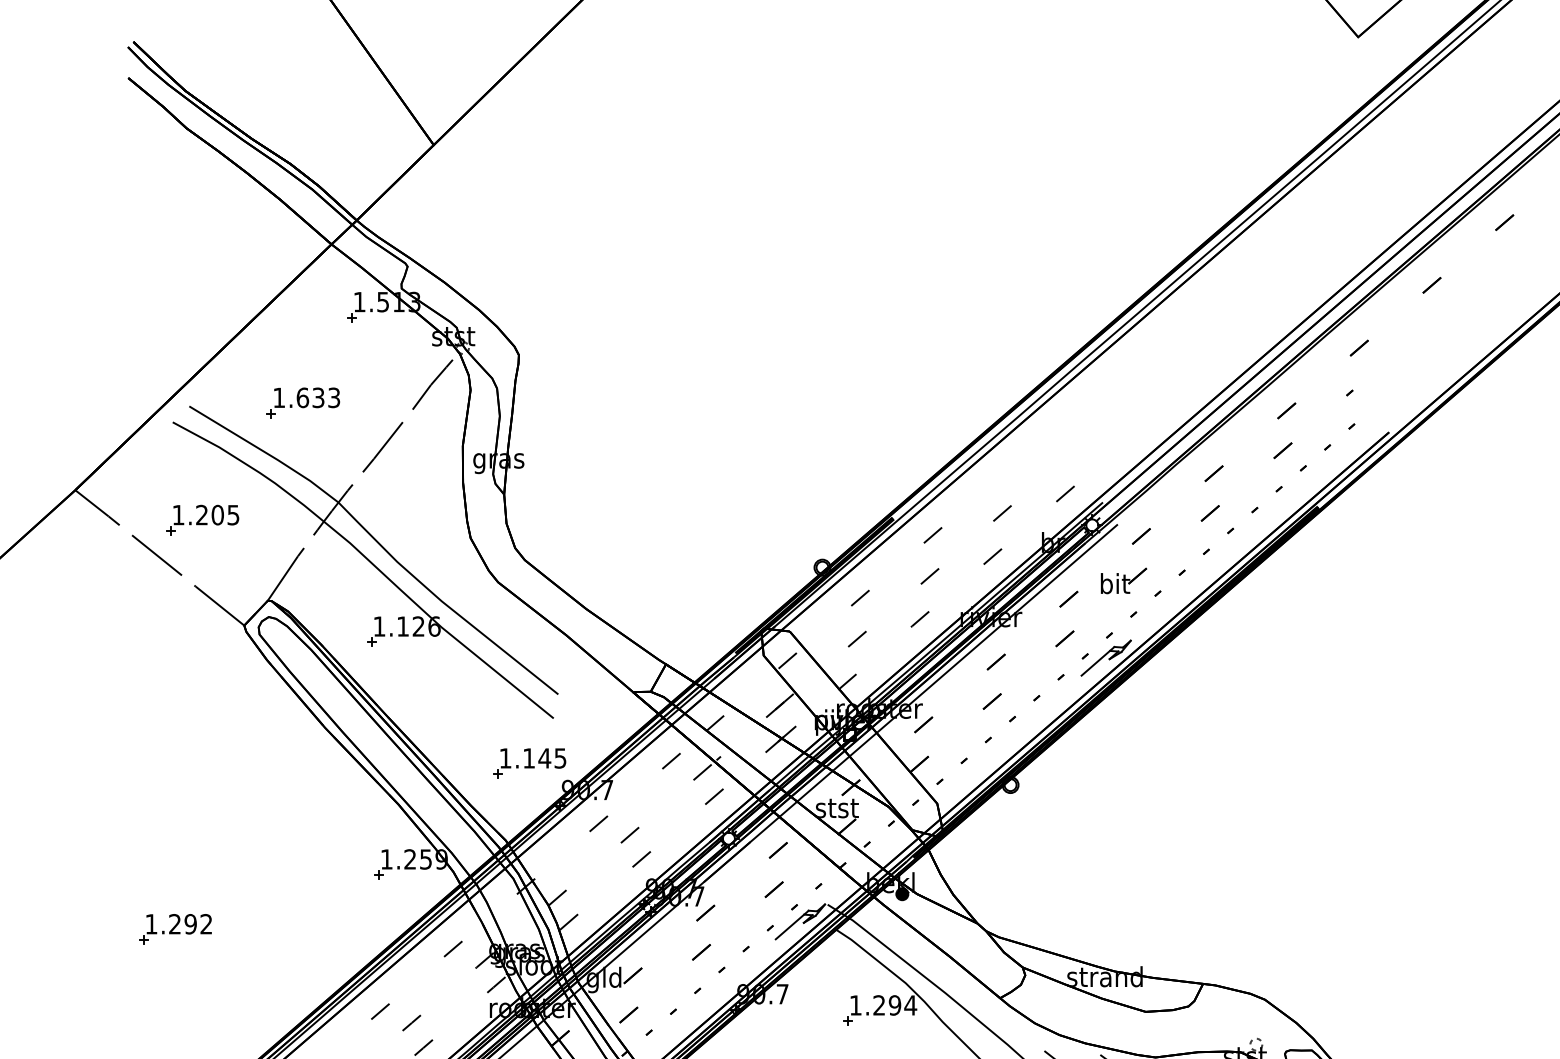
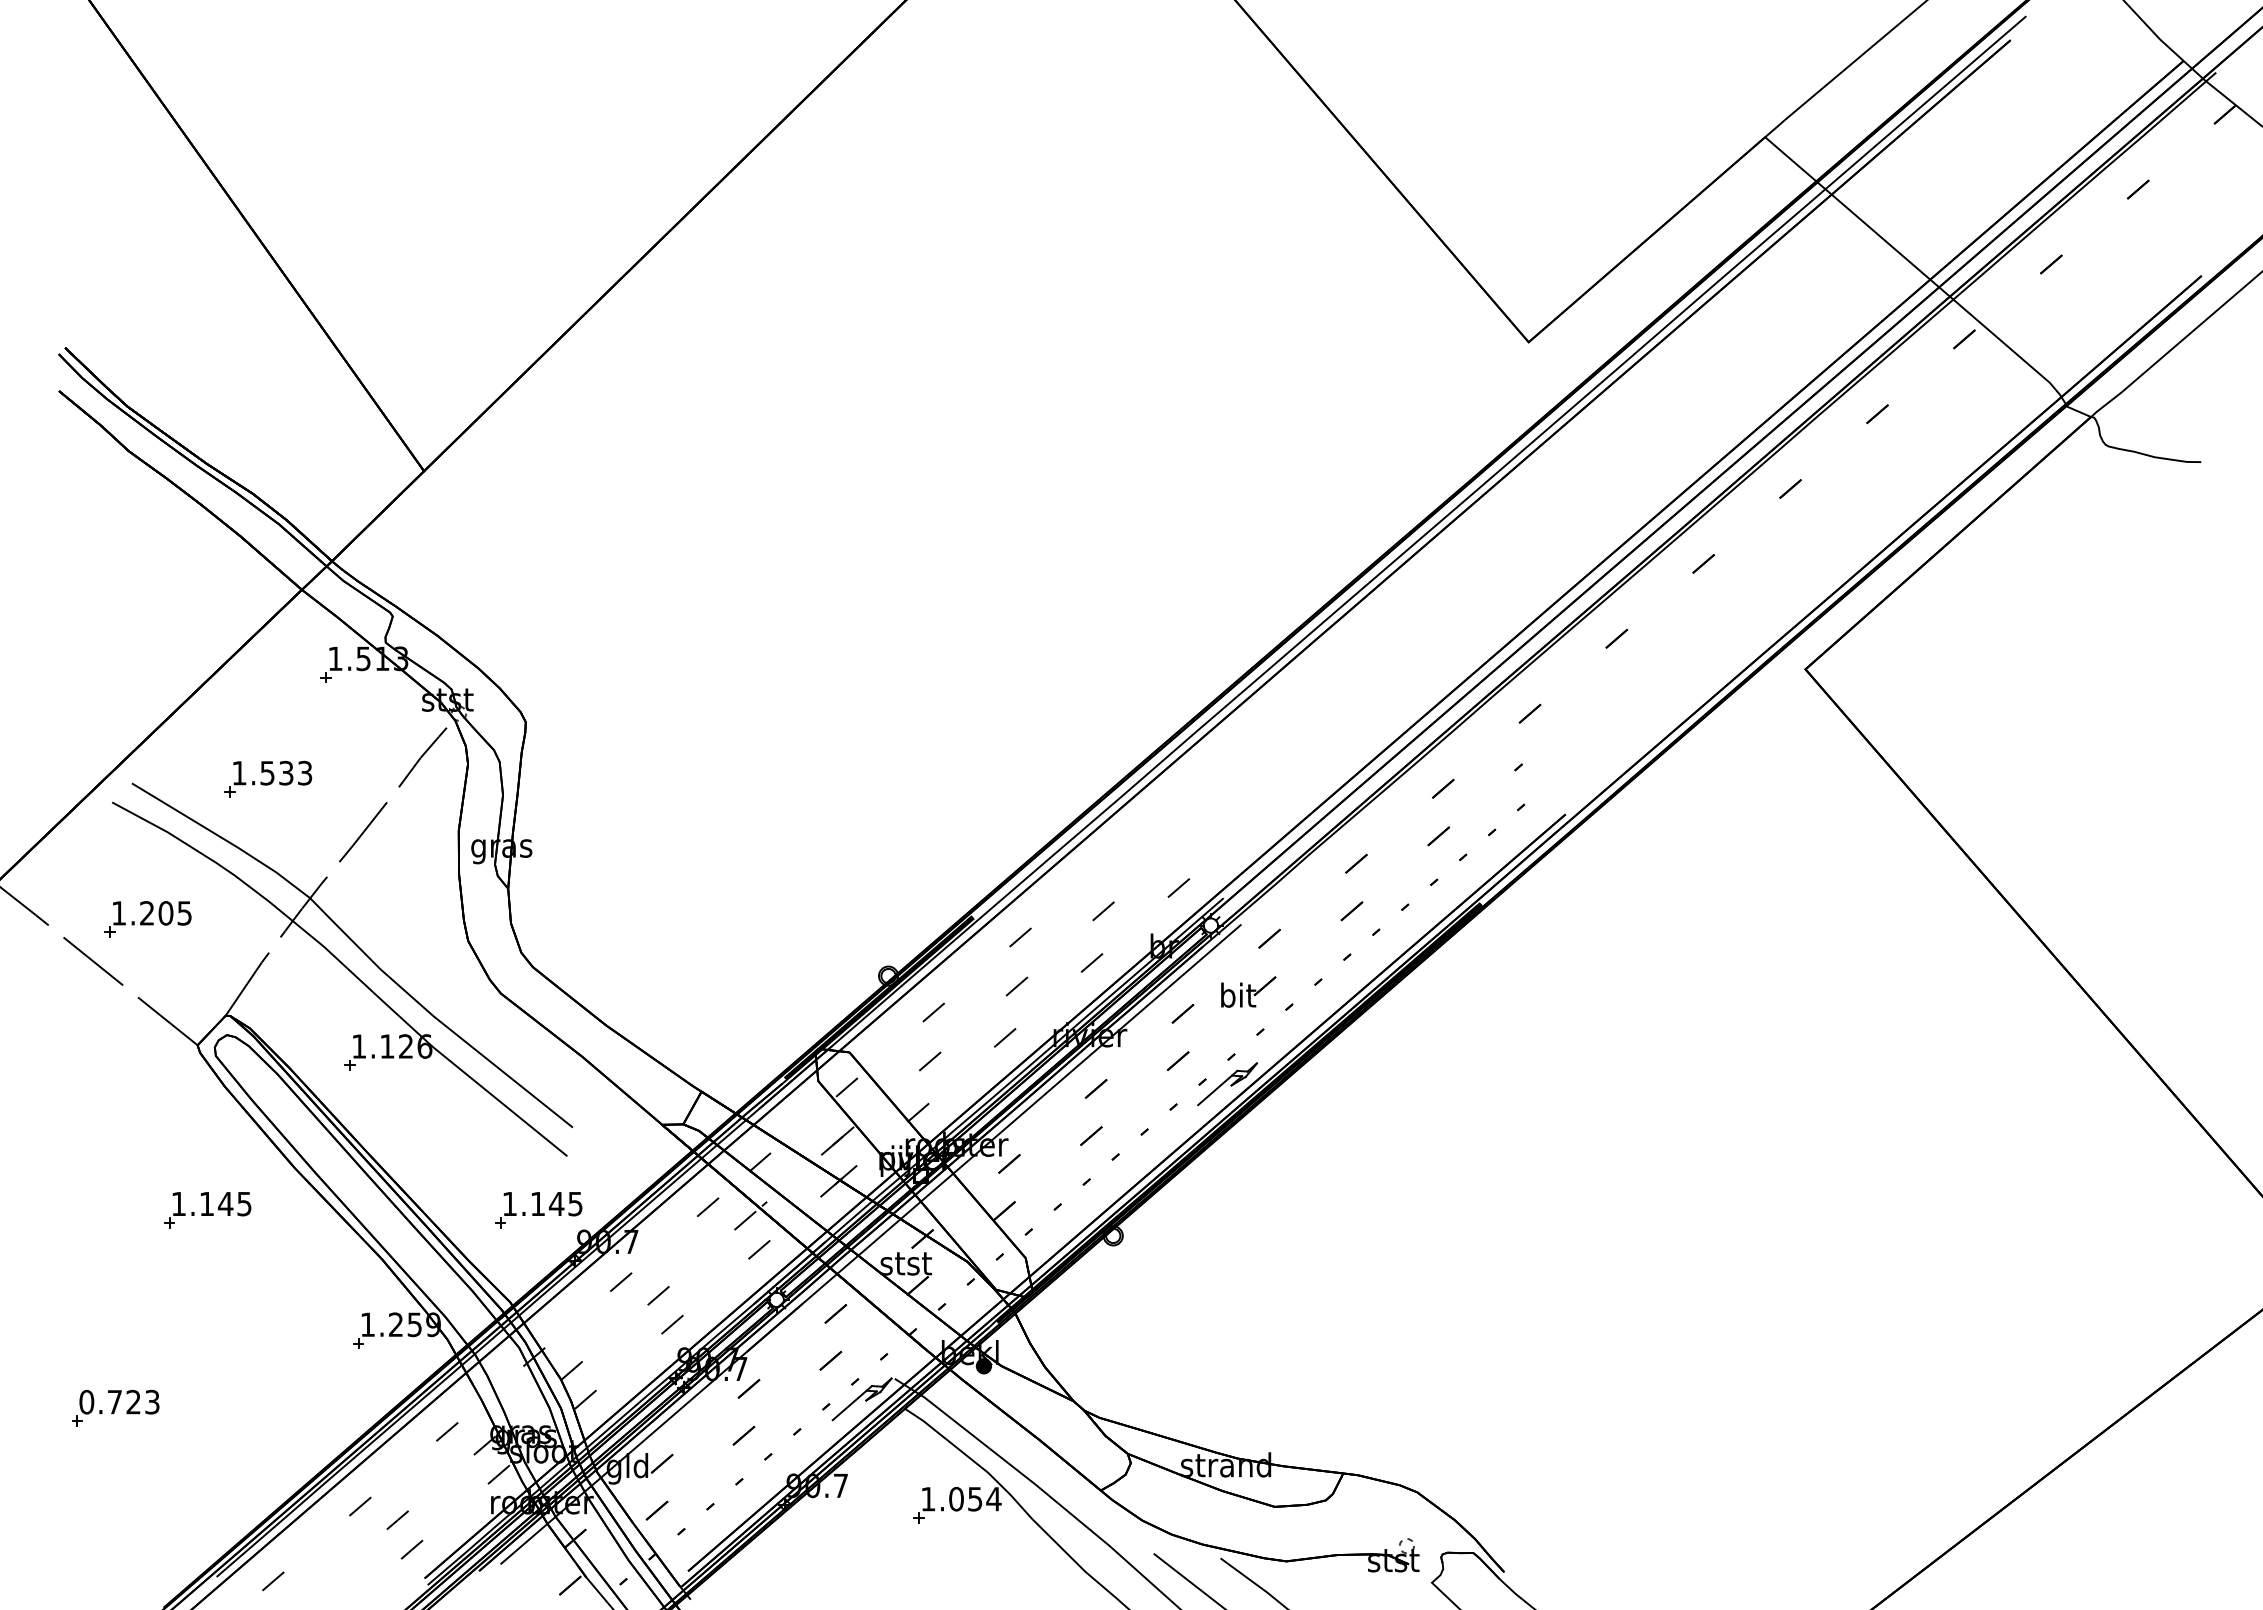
text: (302, 397) -> (267, 772), 1.633 -> 1.533
part: (252, 763) -> (207, 1210), added
text: (178, 923) -> (119, 1401), 1.292 -> 0.723
text: (886, 1004) -> (965, 1498), 1.294 -> 1.054

